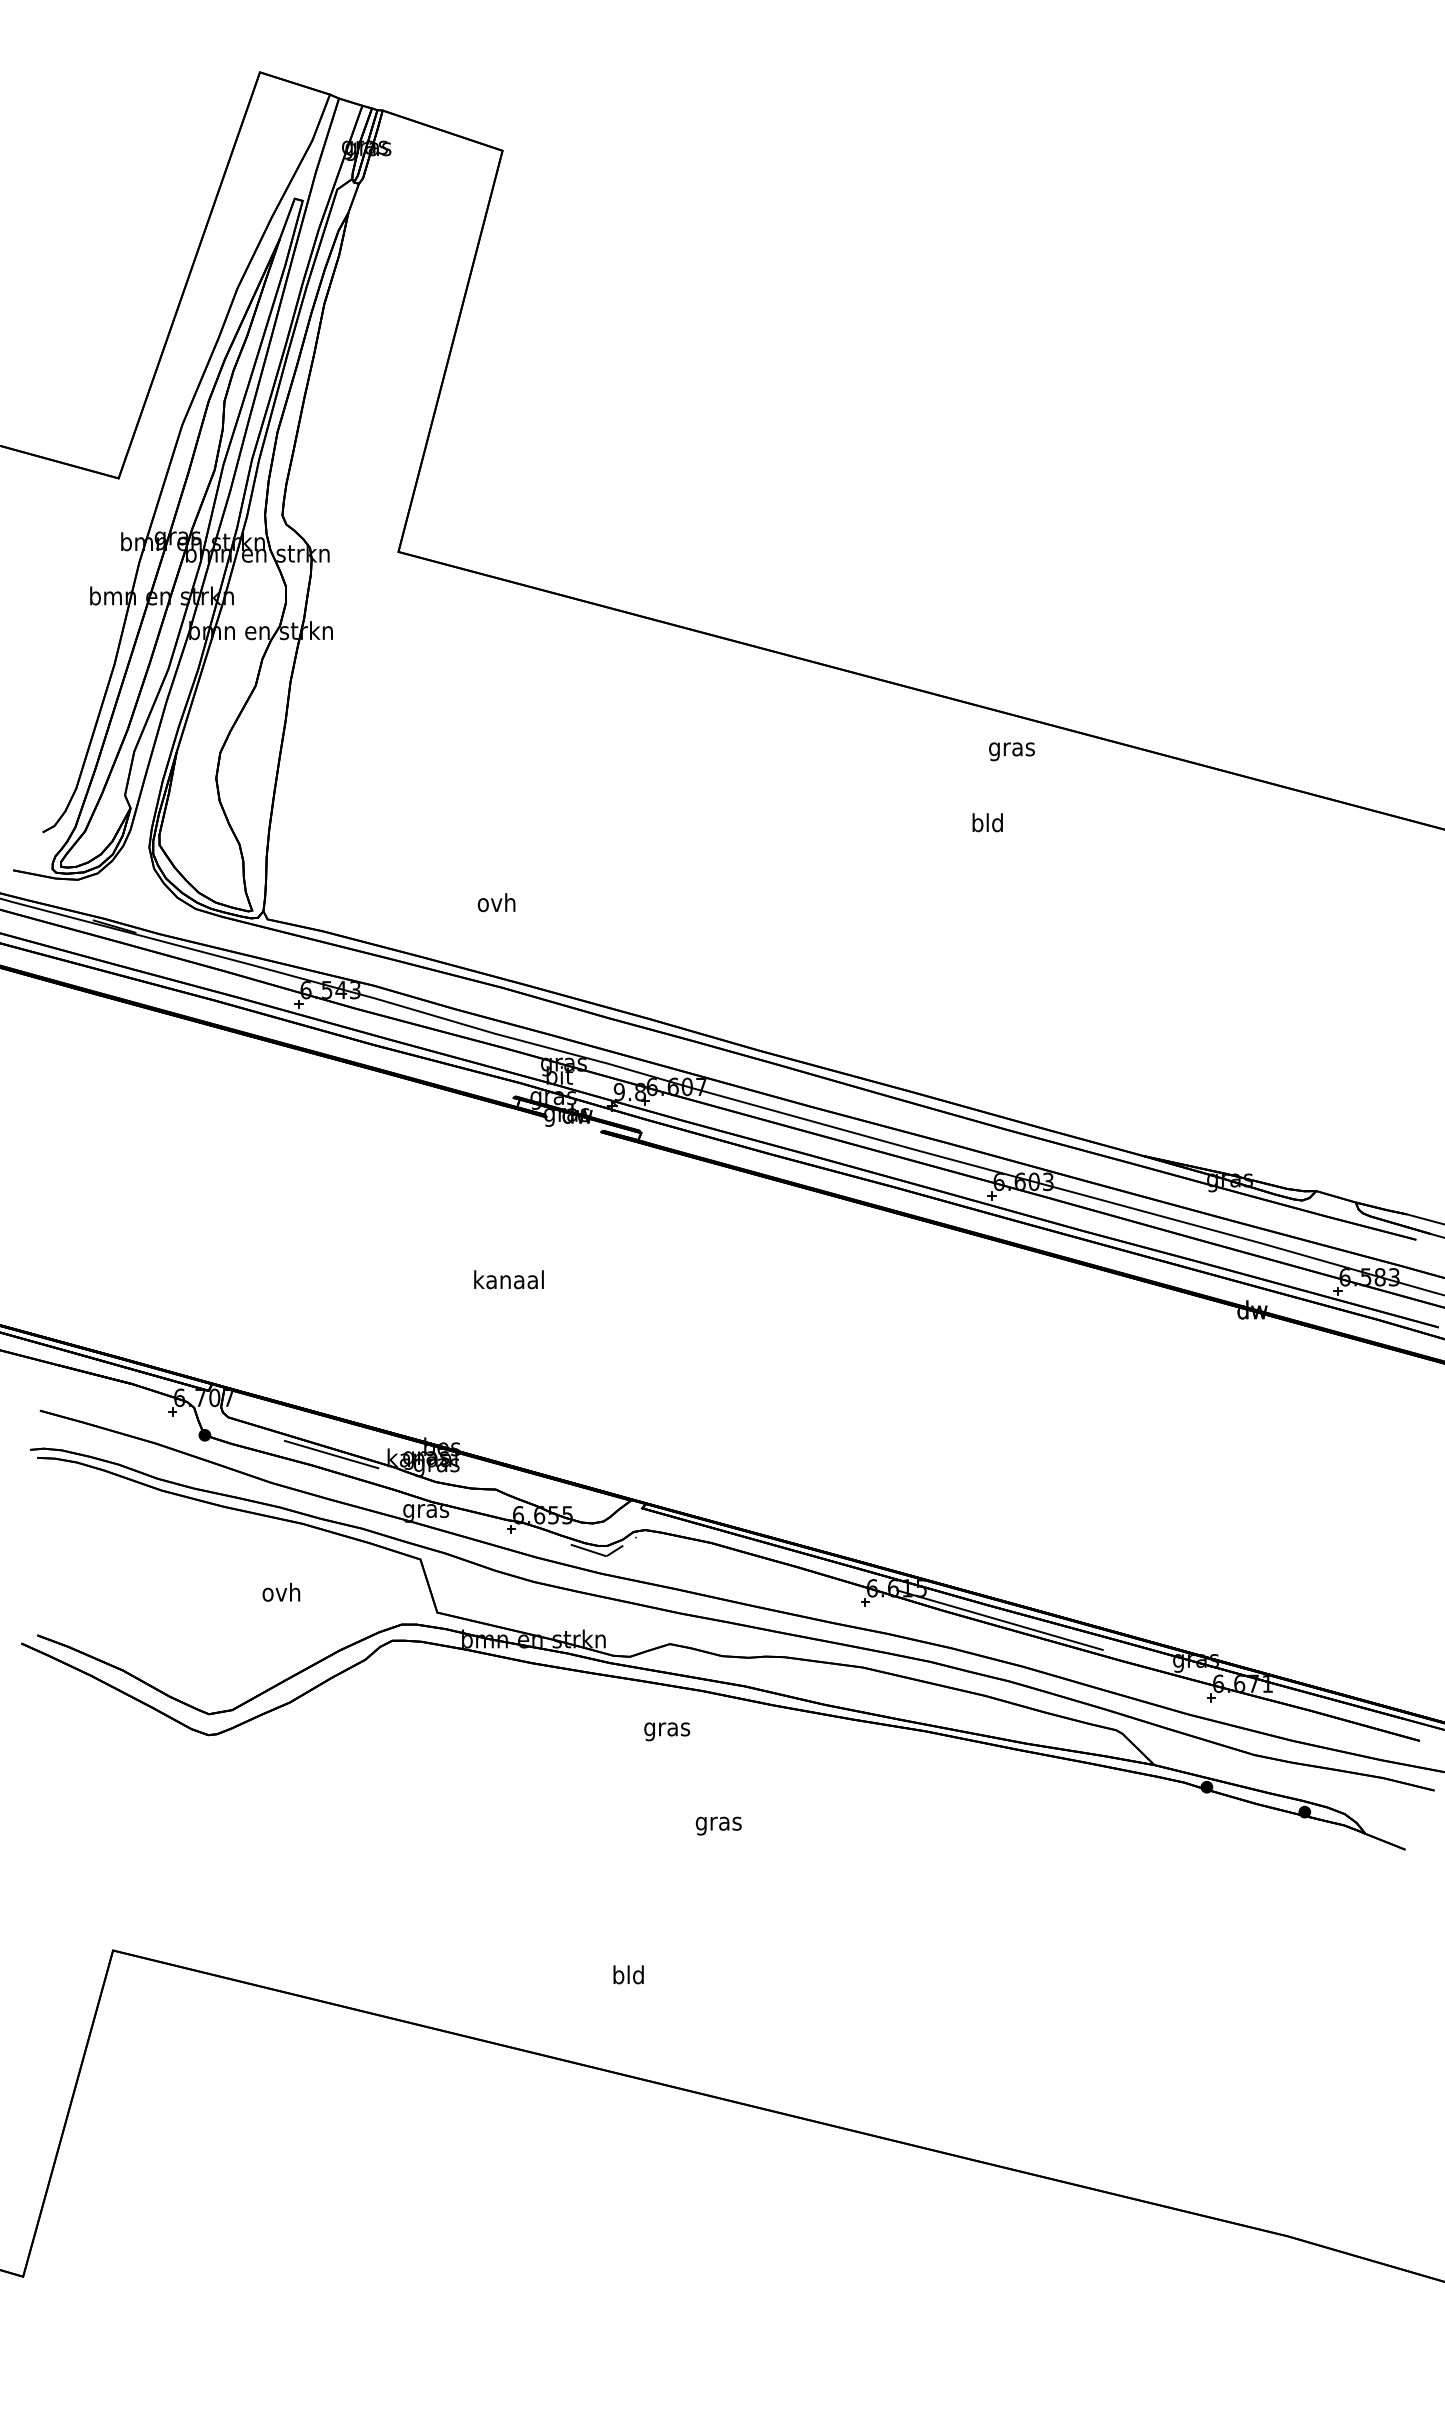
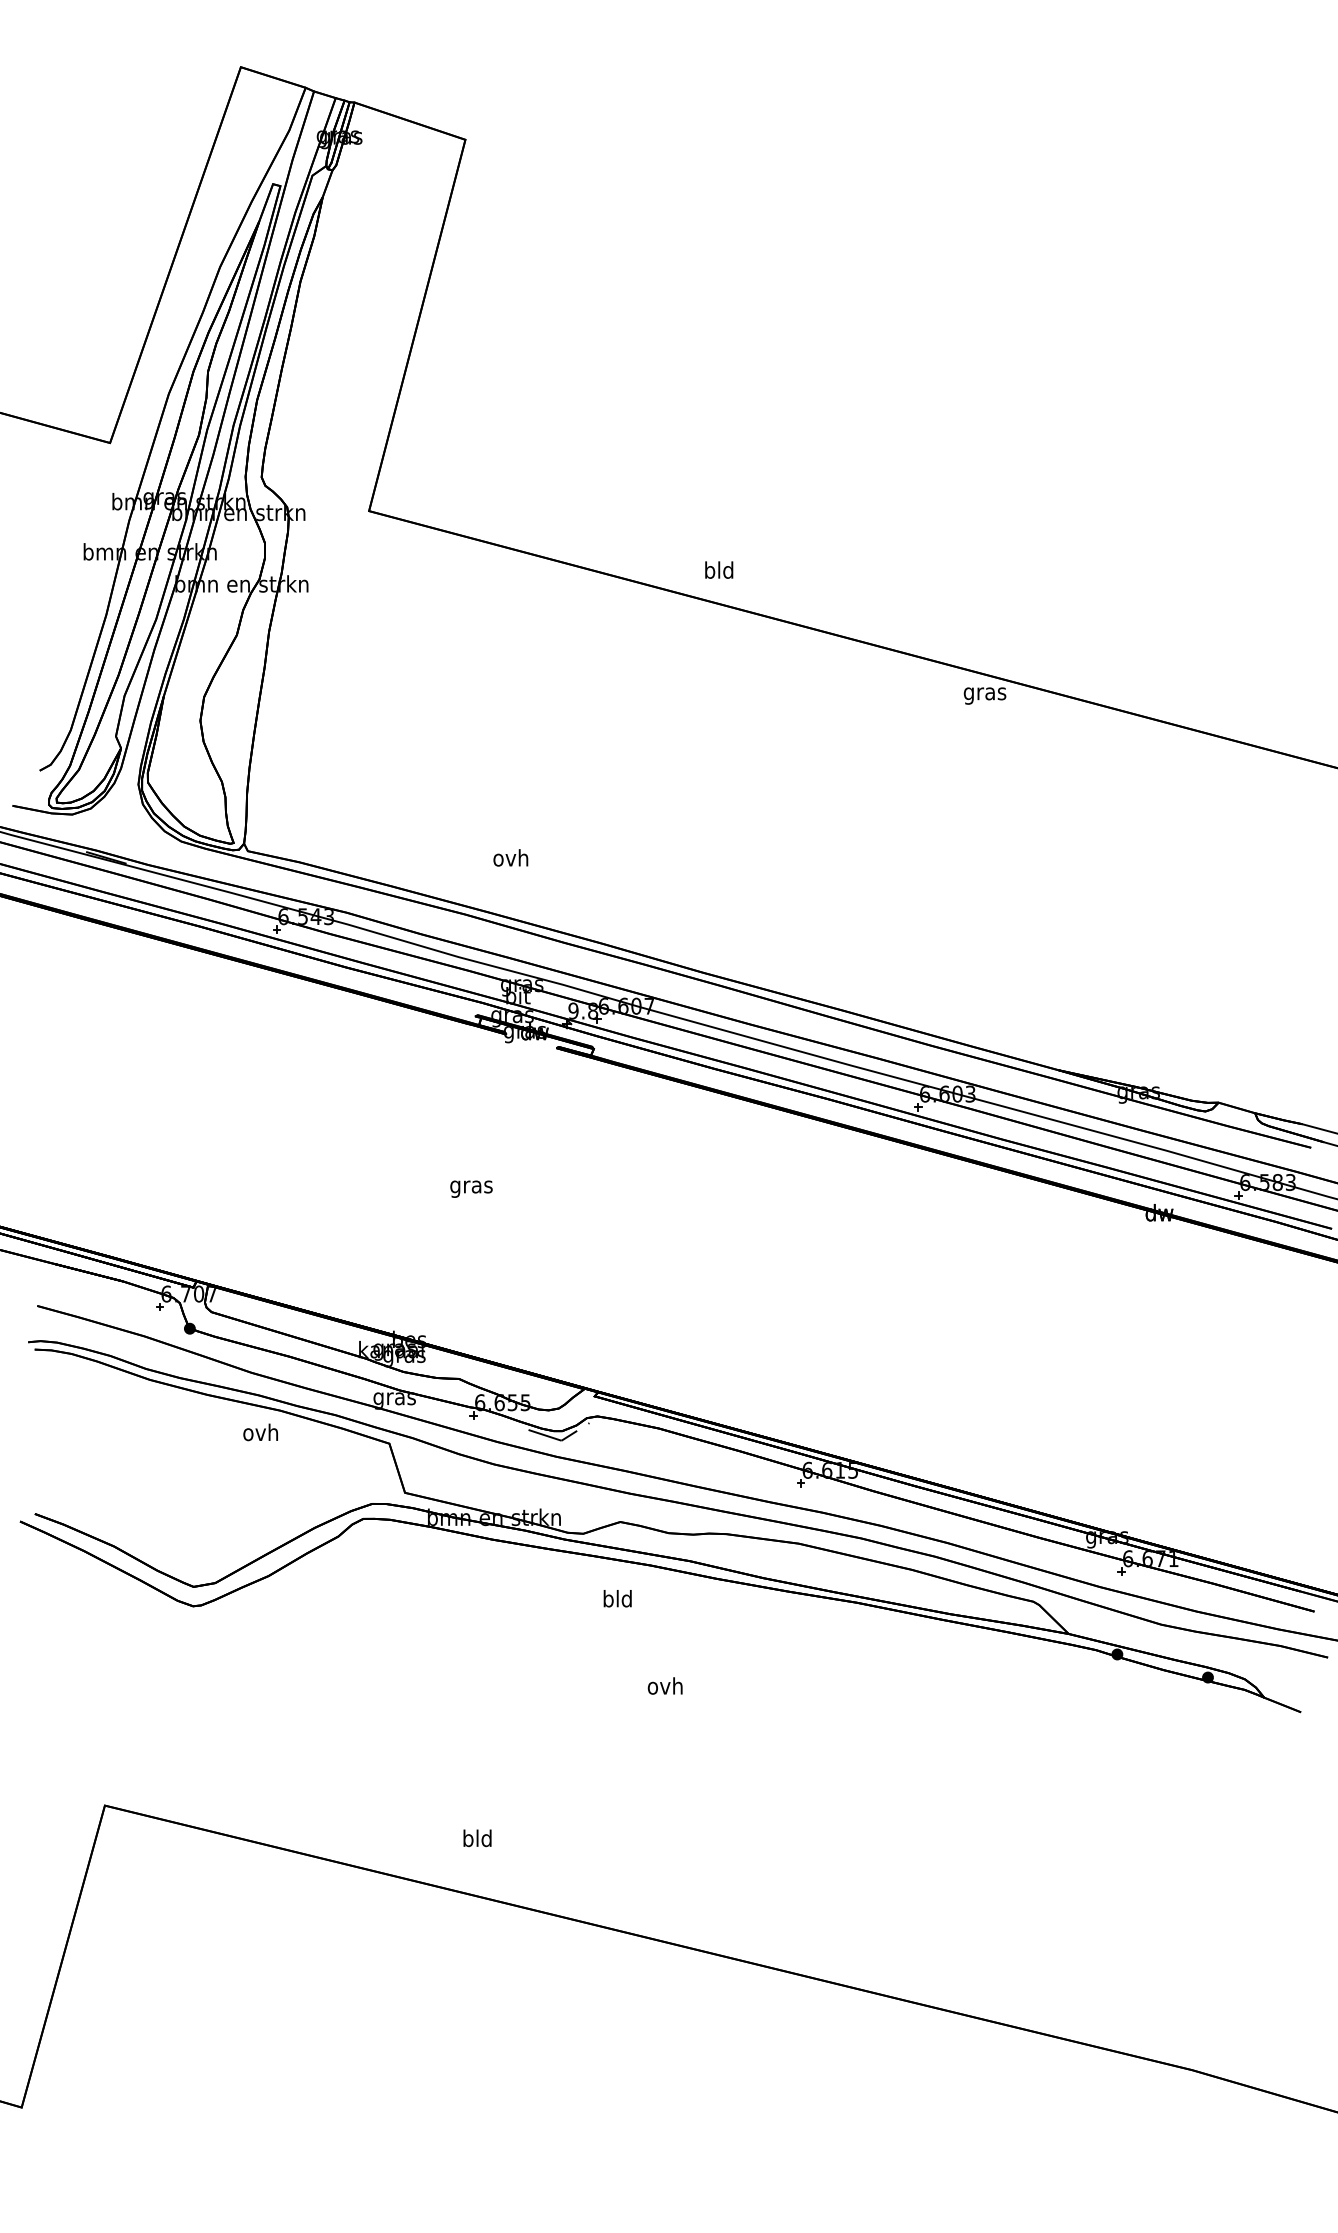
text: (1011, 751) -> (984, 695), moved
text: (987, 822) -> (718, 569), moved
text: (496, 902) -> (510, 857), moved
text: (508, 1281) -> (470, 1186), kanaal -> gras
line: (331, 1454) -> (307, 1346), removed
text: (281, 1591) -> (260, 1431), moved
line: (999, 1619) -> (925, 1499), removed
text: (667, 1729) -> (618, 1601), gras -> bld
text: (718, 1823) -> (665, 1688), gras -> ovh
text: (628, 1974) -> (477, 1838), moved

